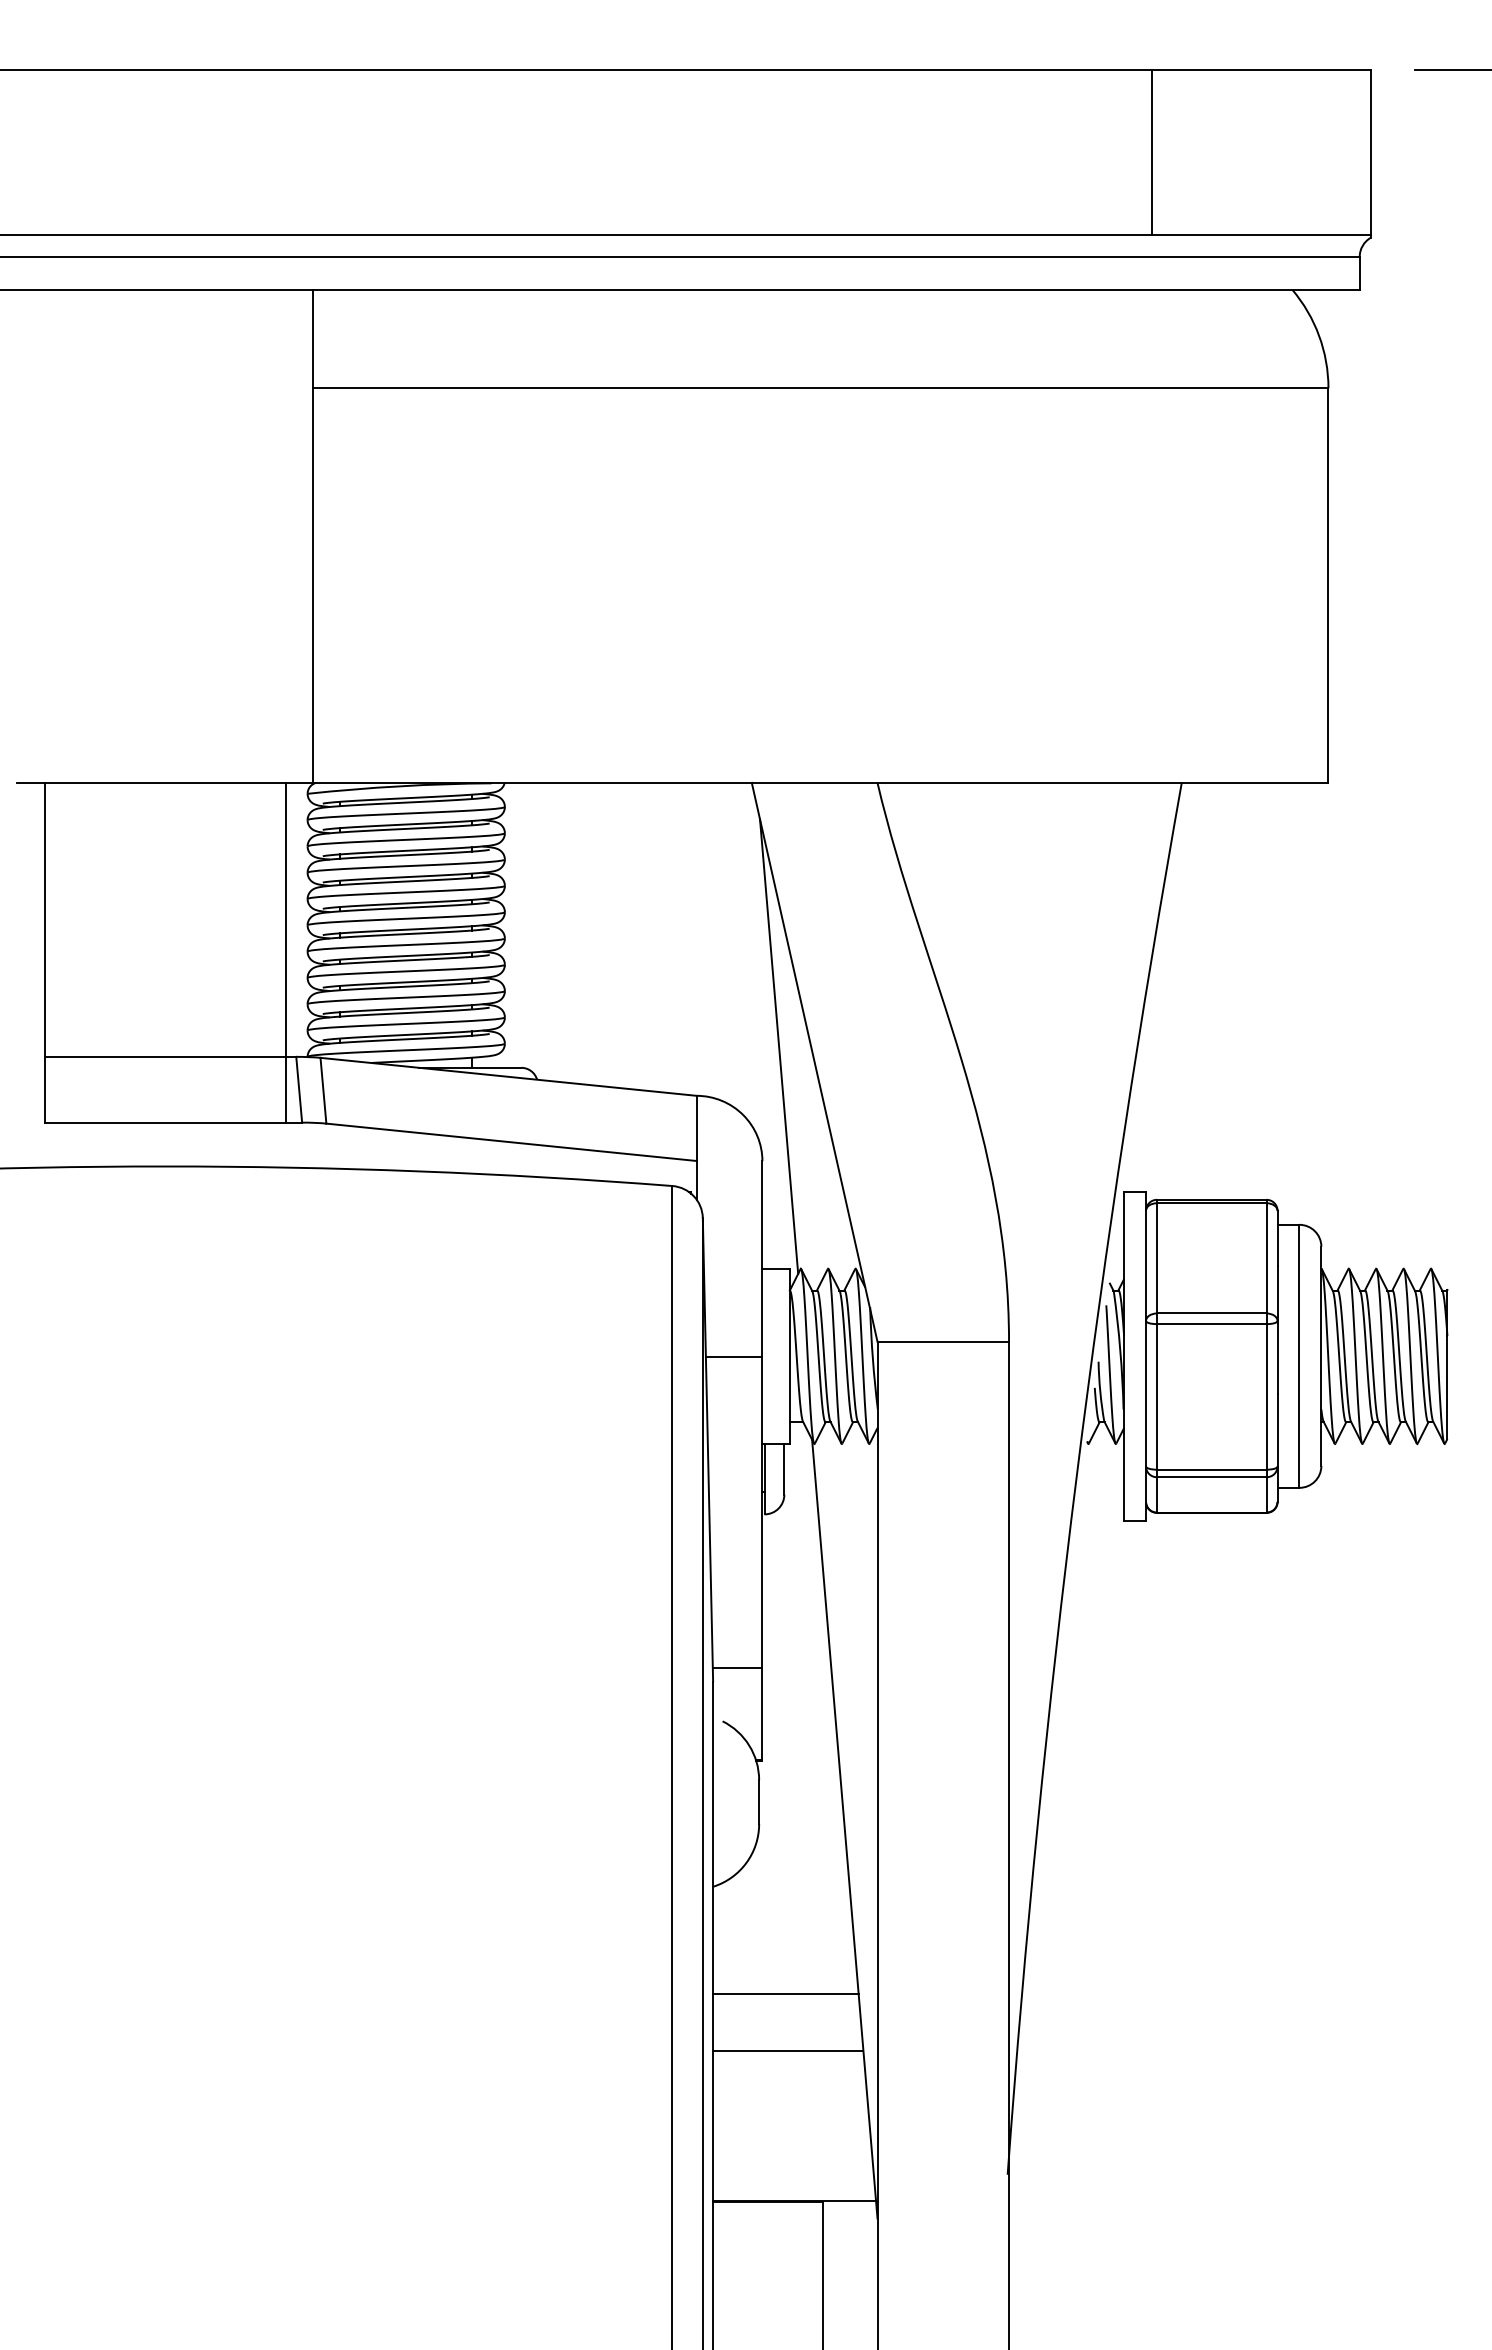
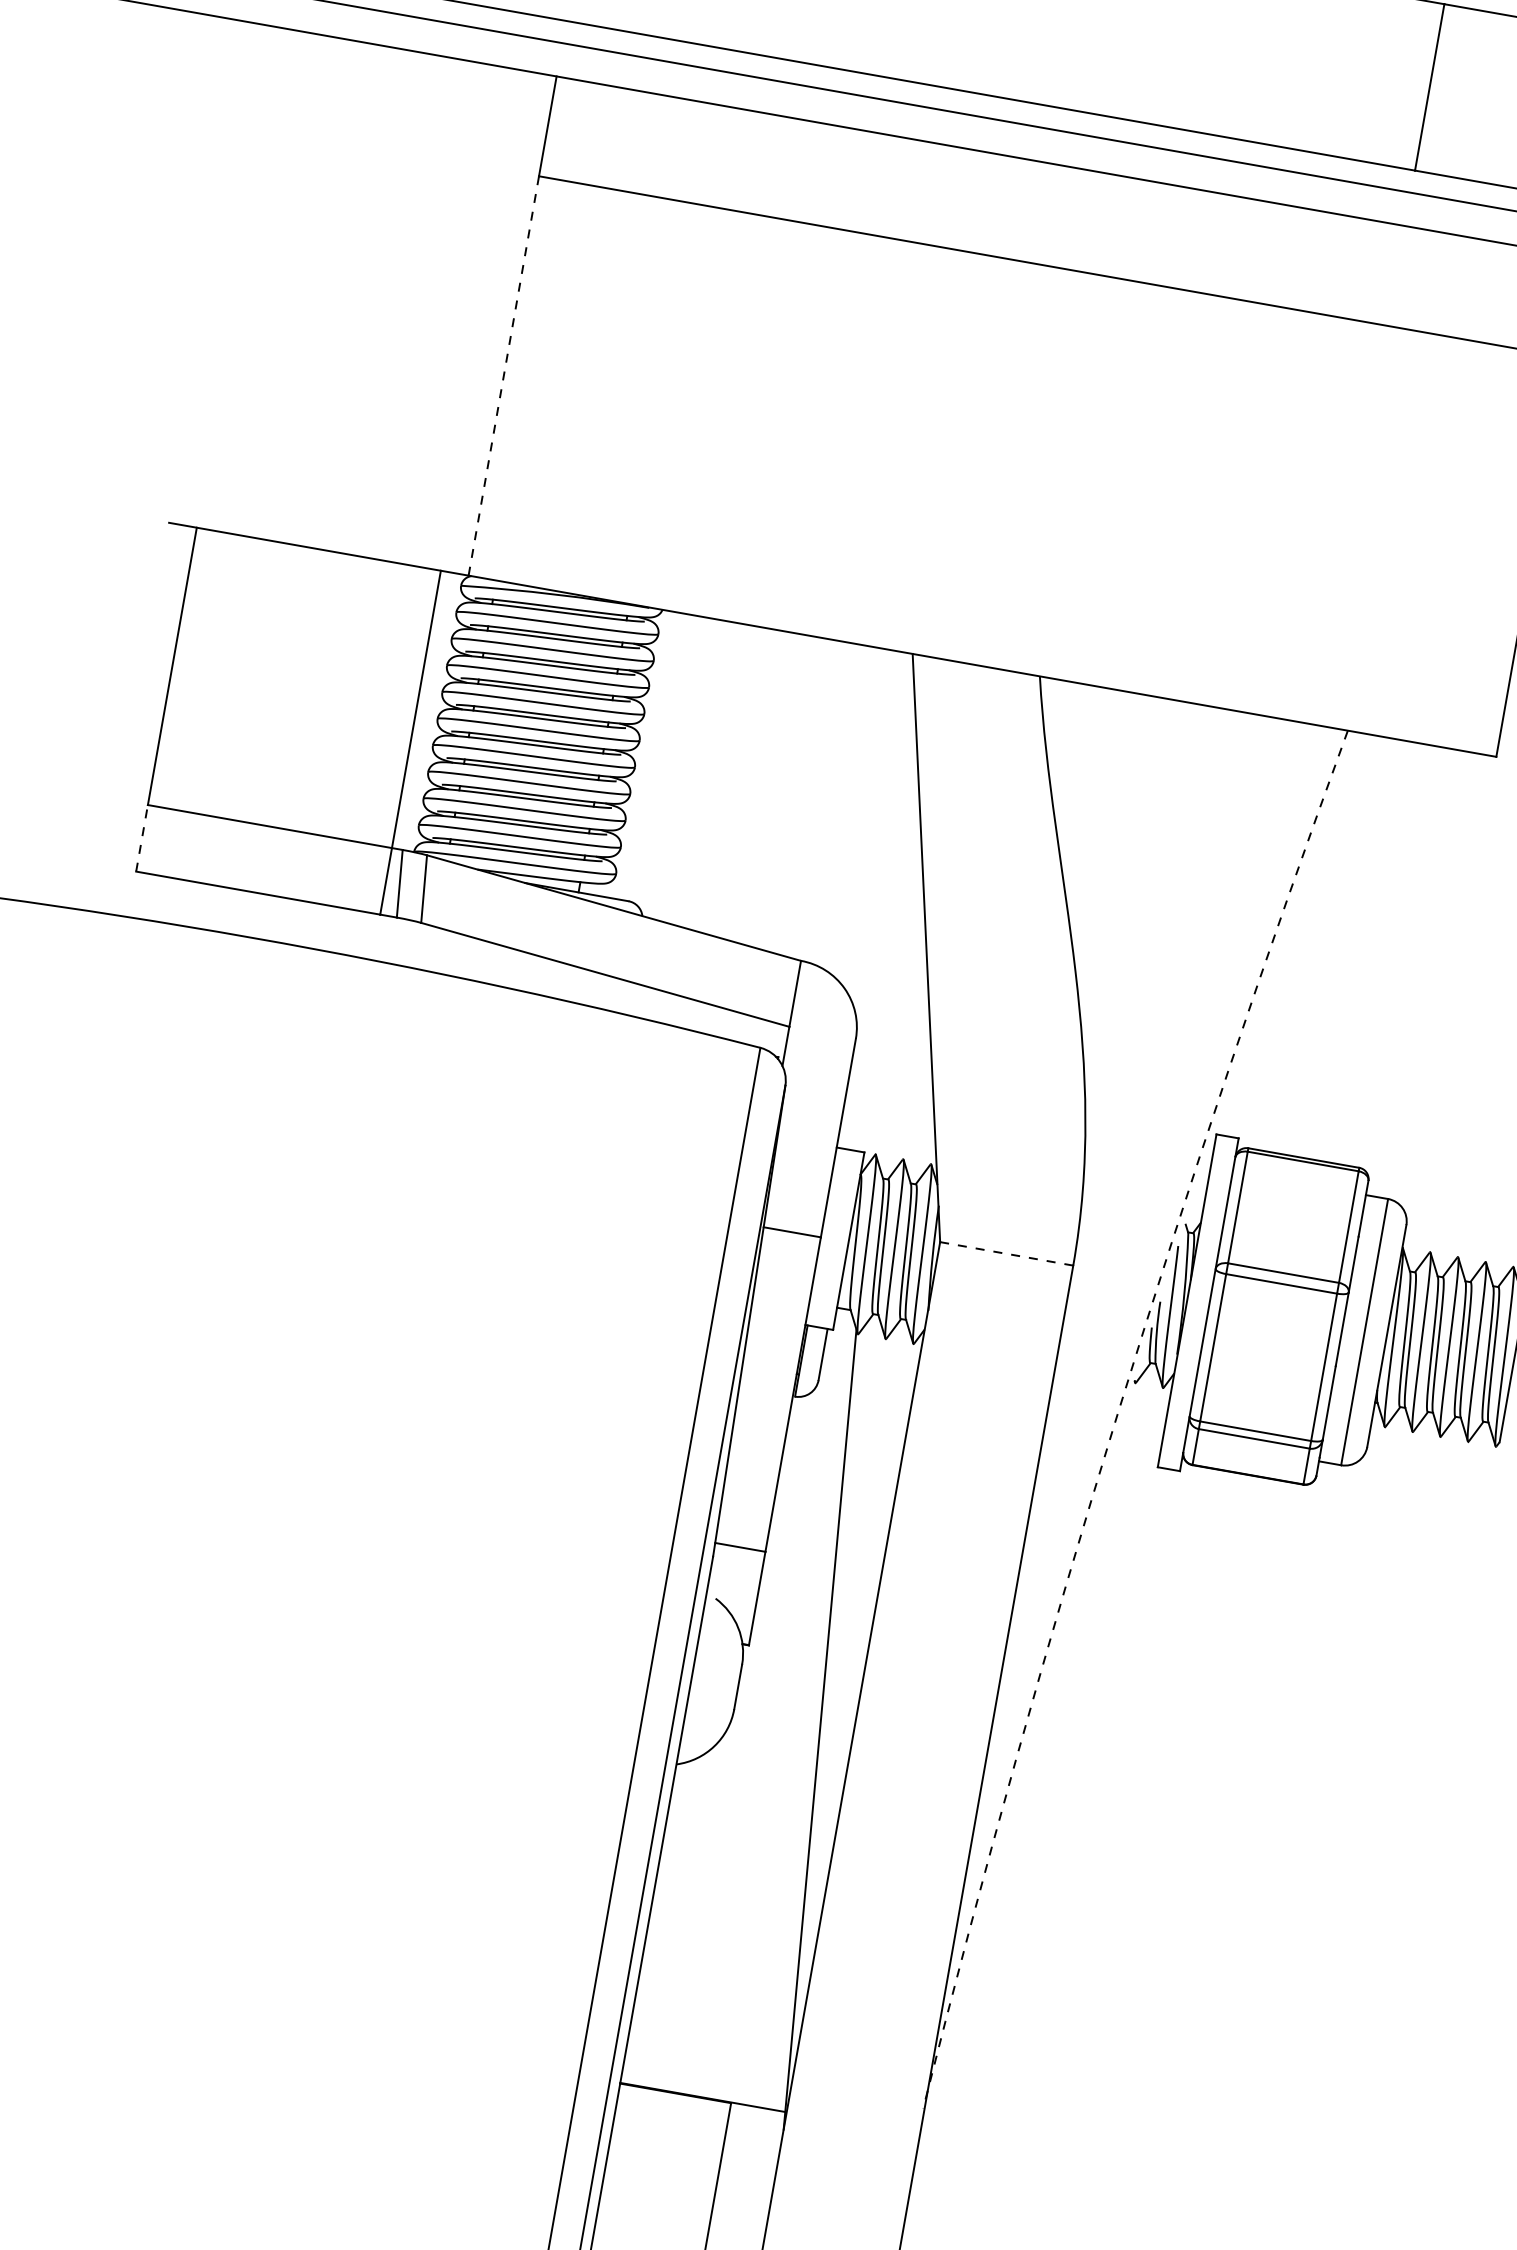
line: (313, 585) -> (504, 375), solid -> dashed
line: (779, 1046) -> (893, 925), removed
line: (44, 1089) -> (142, 838), solid -> dashed
line: (943, 1341) -> (1007, 1253), solid -> dashed
arc: (1076, 1476) -> (1117, 1413), solid -> dashed
line: (785, 1994) -> (730, 1886), removed
line: (788, 2051) -> (723, 1944), removed

